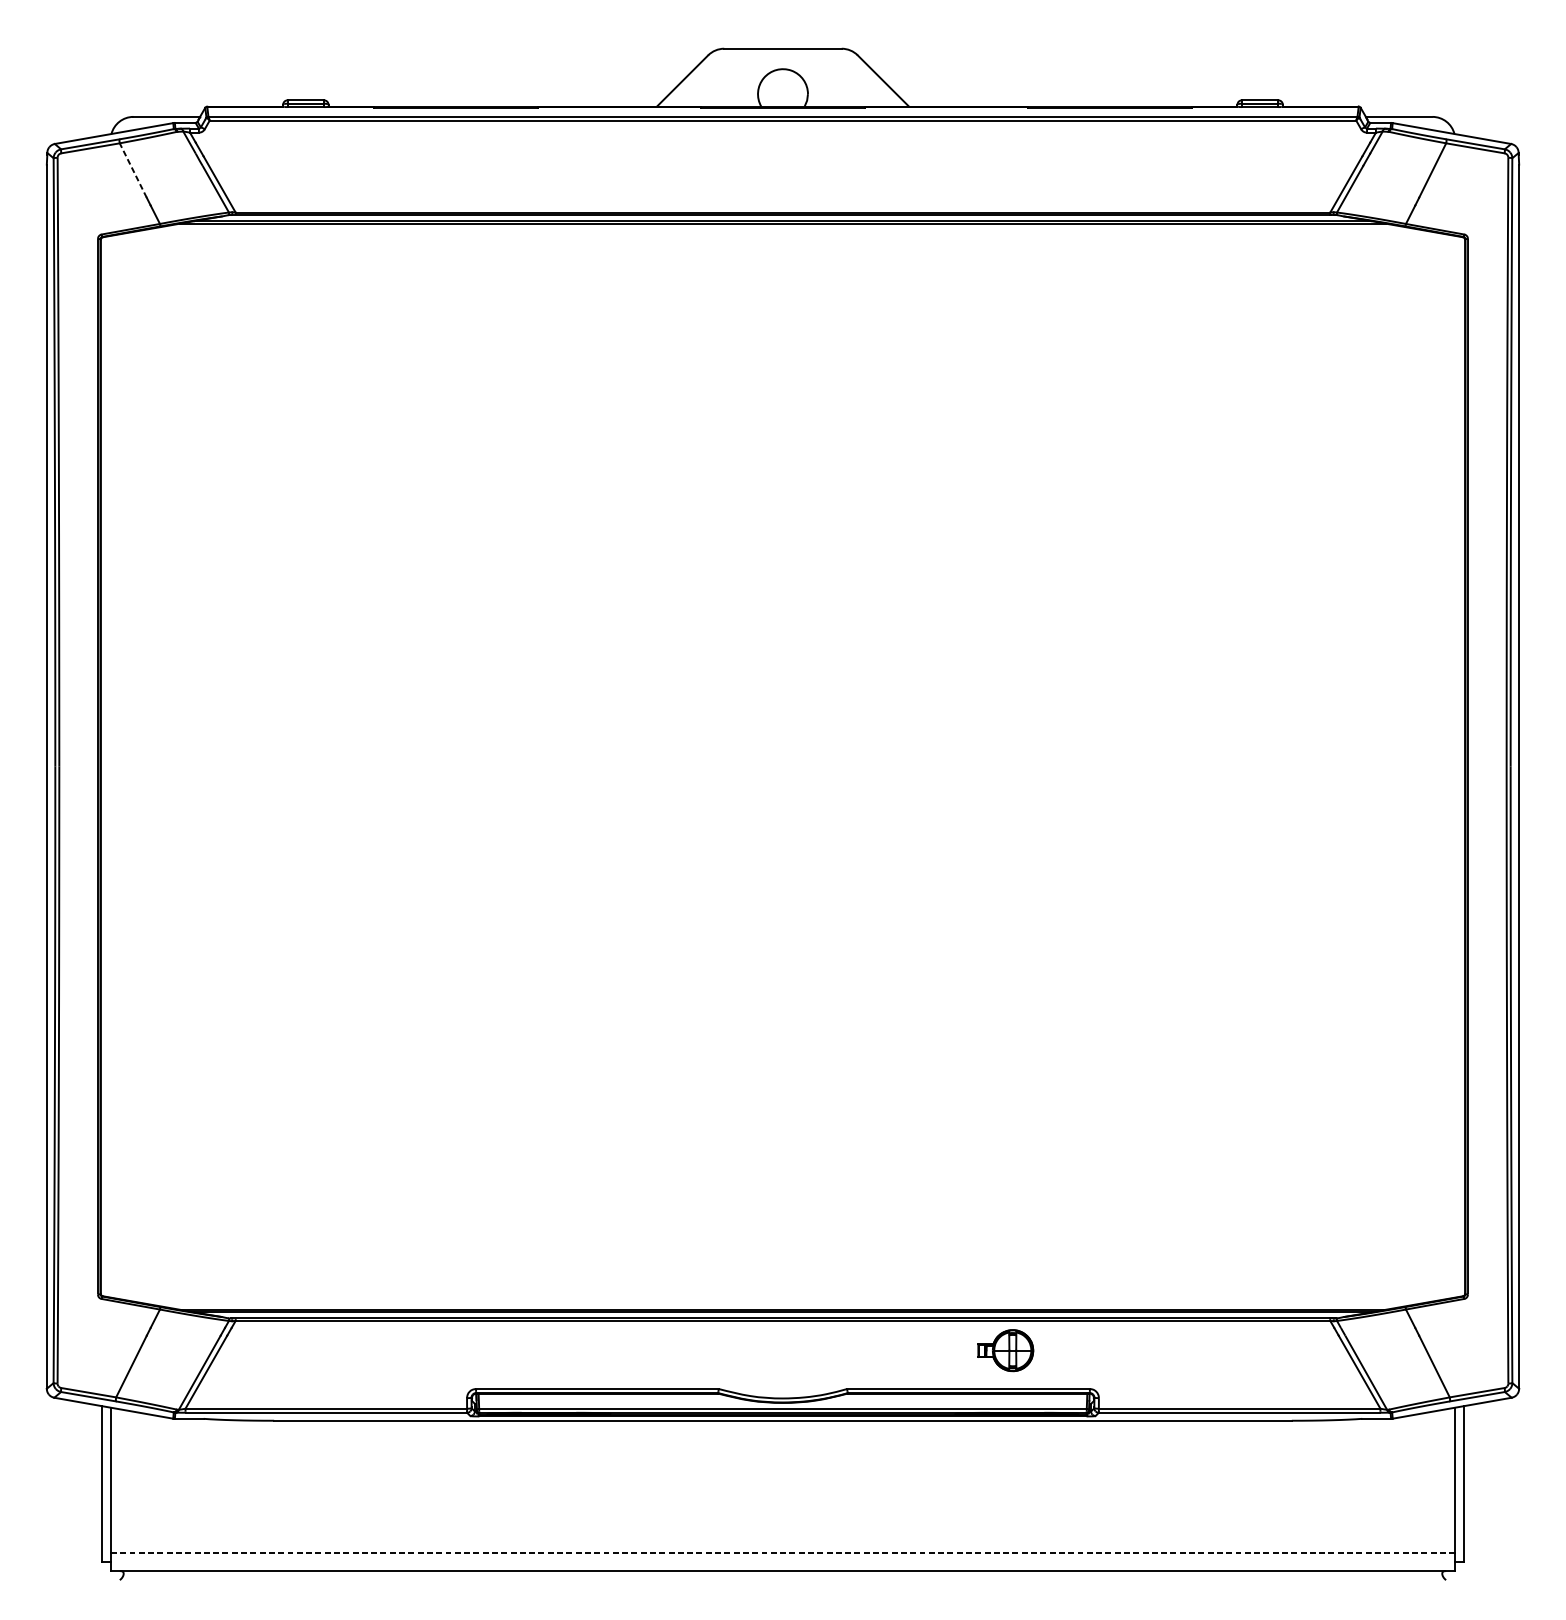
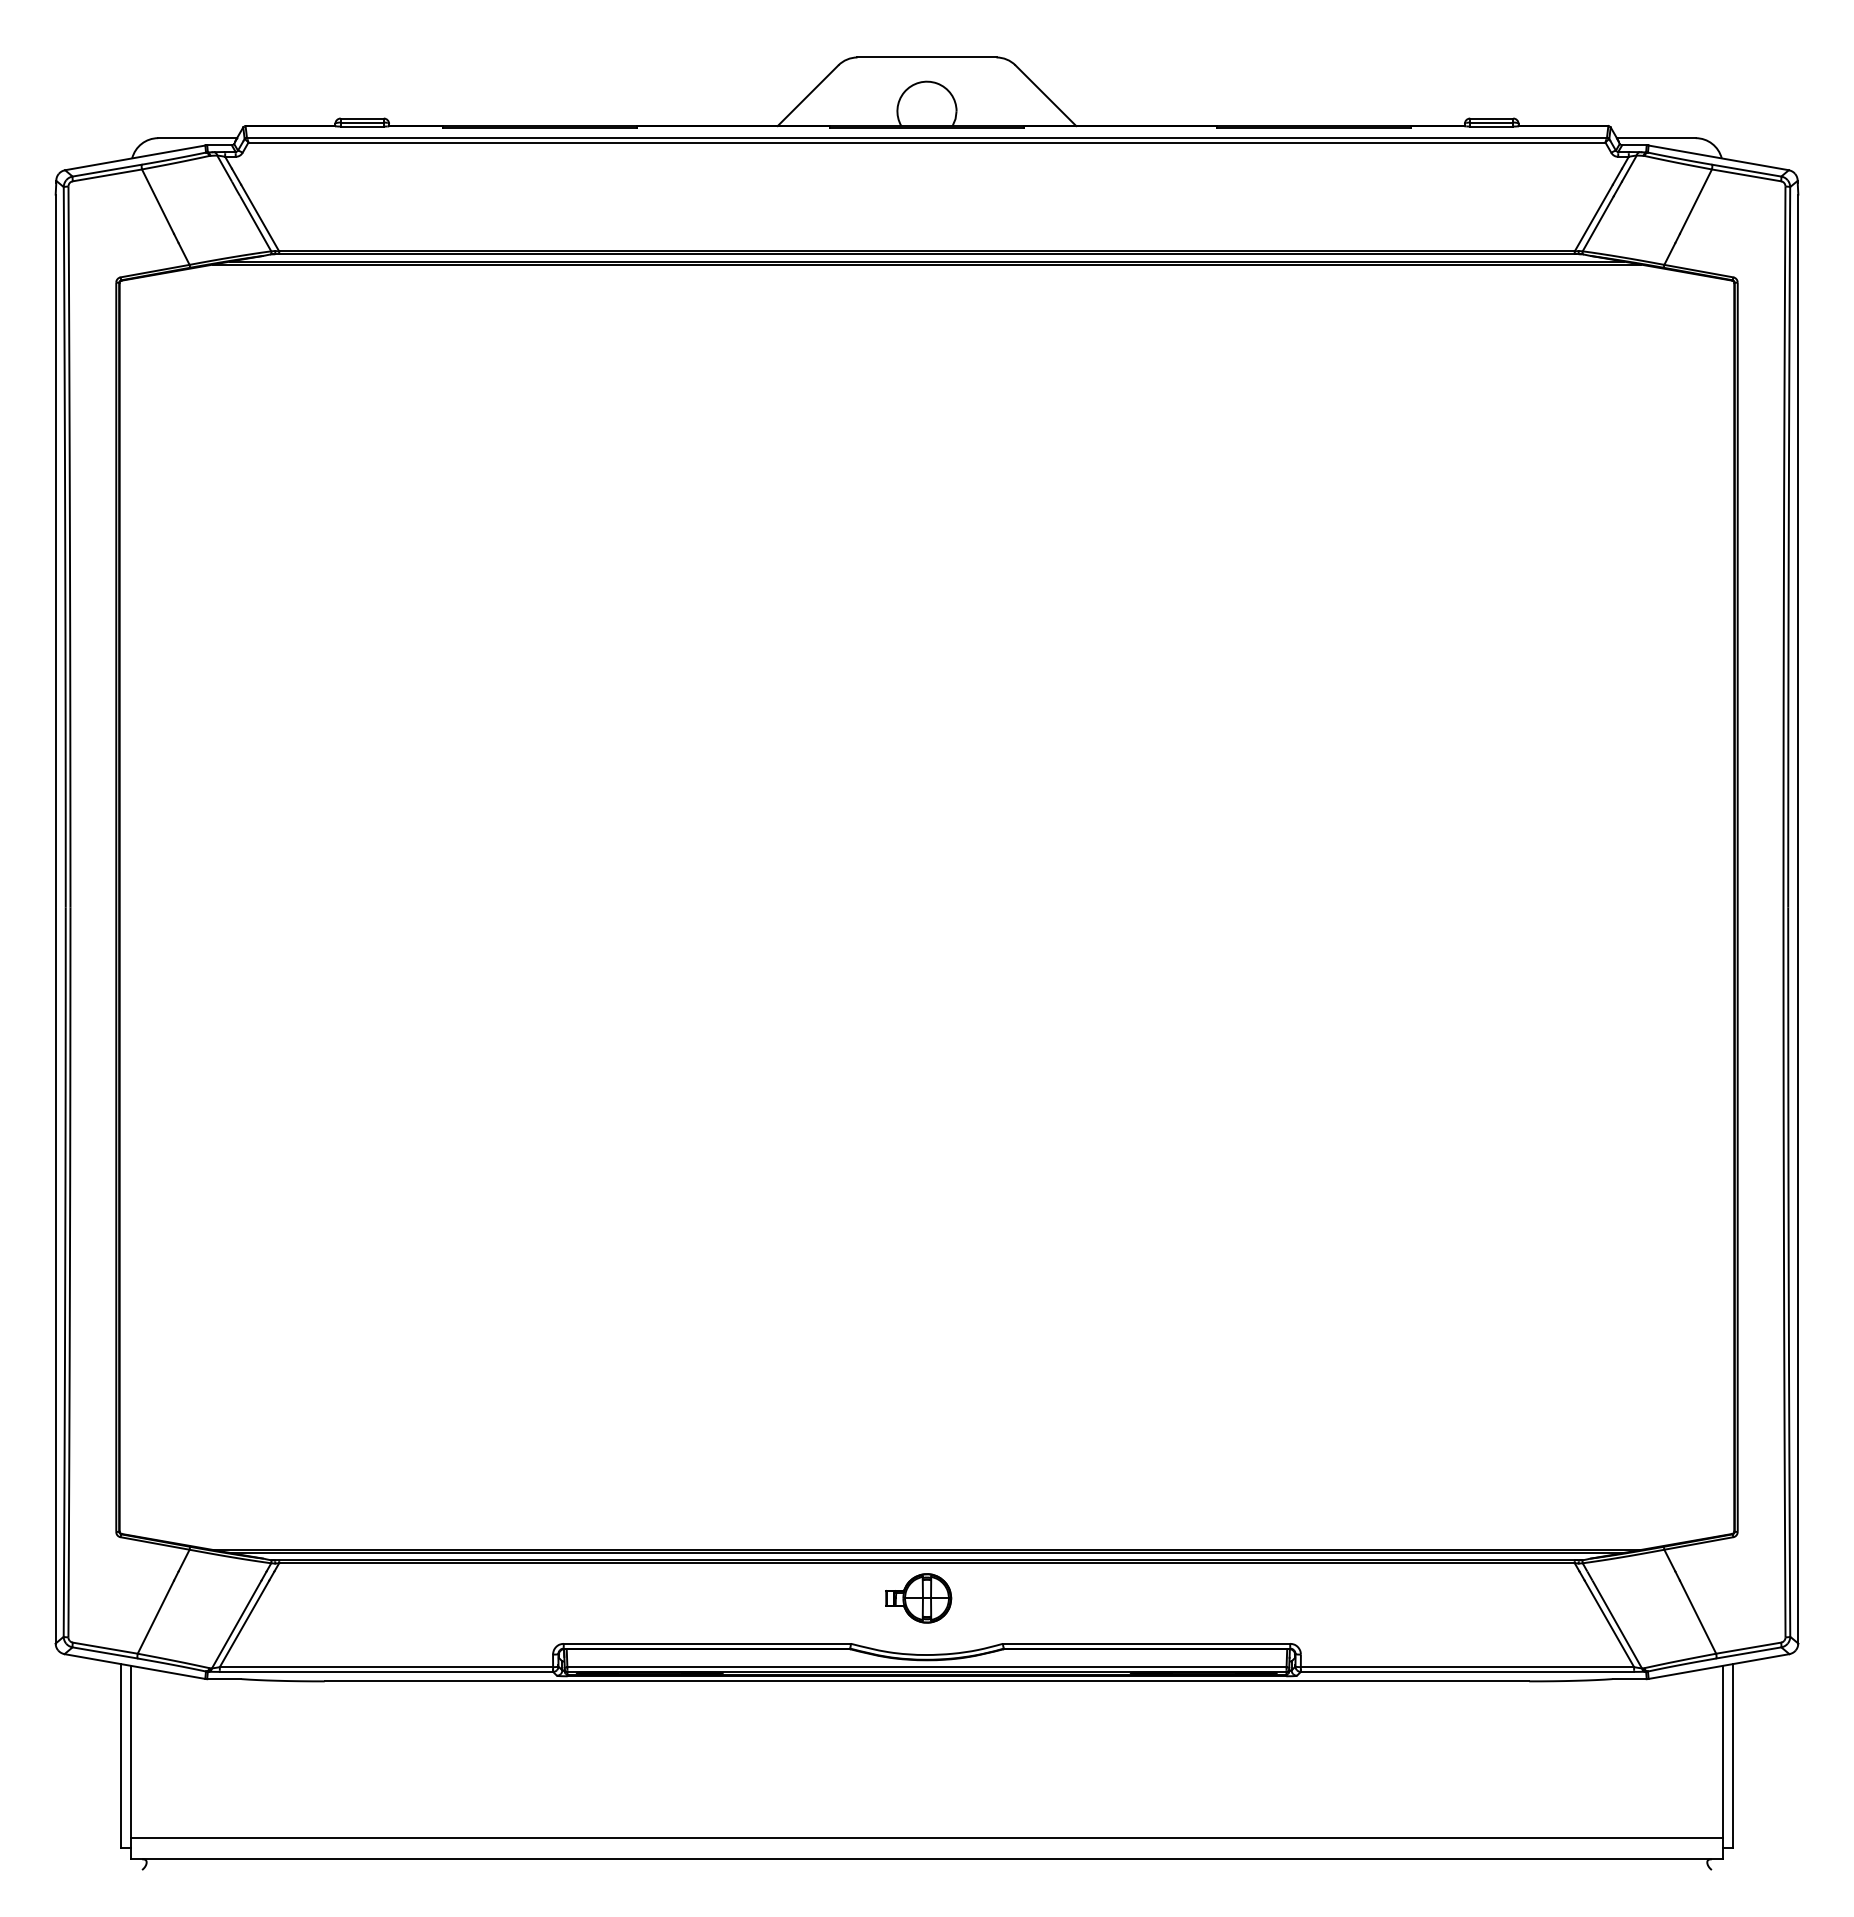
line: (133, 170) -> (158, 201), dashed -> solid
part: (1005, 1350) -> (918, 1598), moved
line: (782, 1552) -> (926, 1837), dashed -> solid

